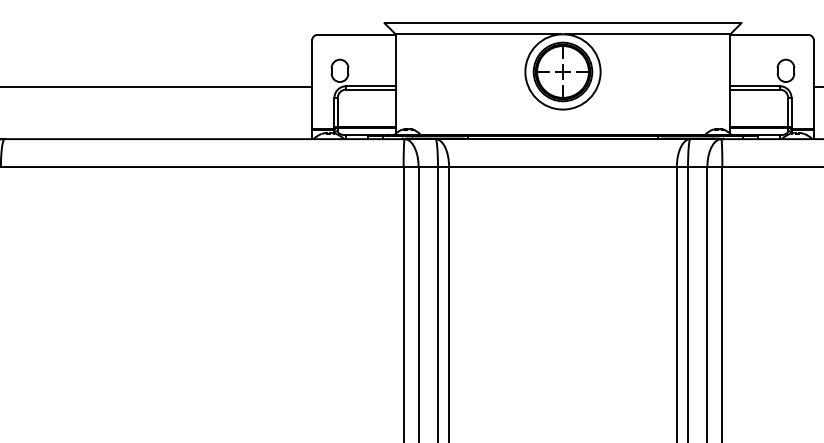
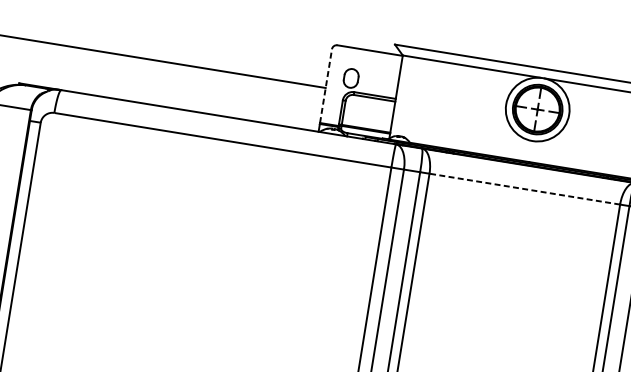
line: (312, 84) -> (326, 86), solid -> dashed
line: (563, 167) -> (525, 189), solid -> dashed

